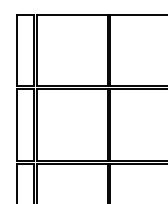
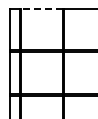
line: (72, 14) -> (42, 8), solid -> dashed

